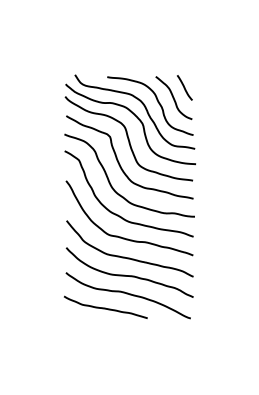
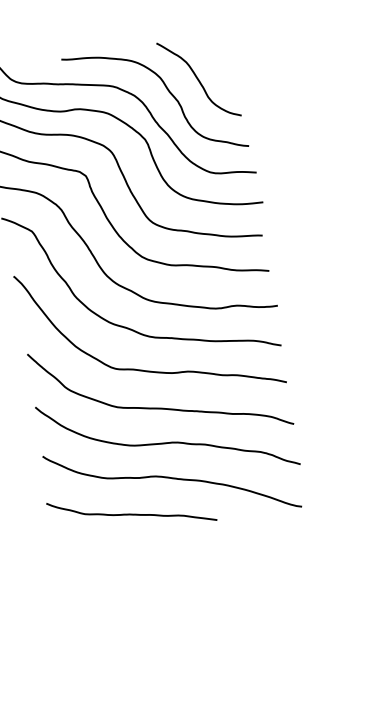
line: (184, 87) -> (216, 55), removed

